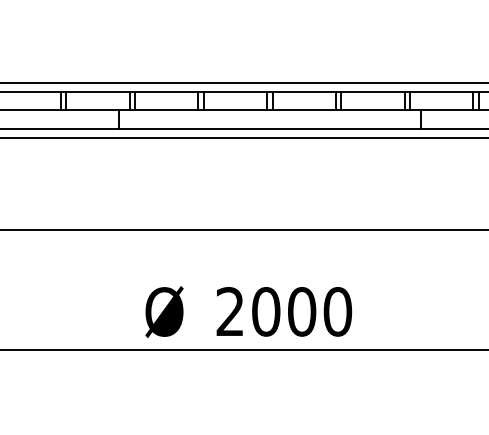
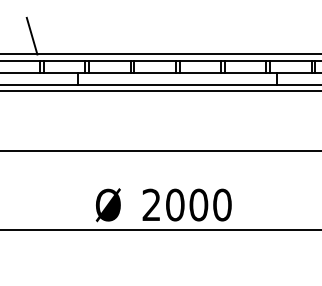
line: (47, 54) -> (31, 35), added

